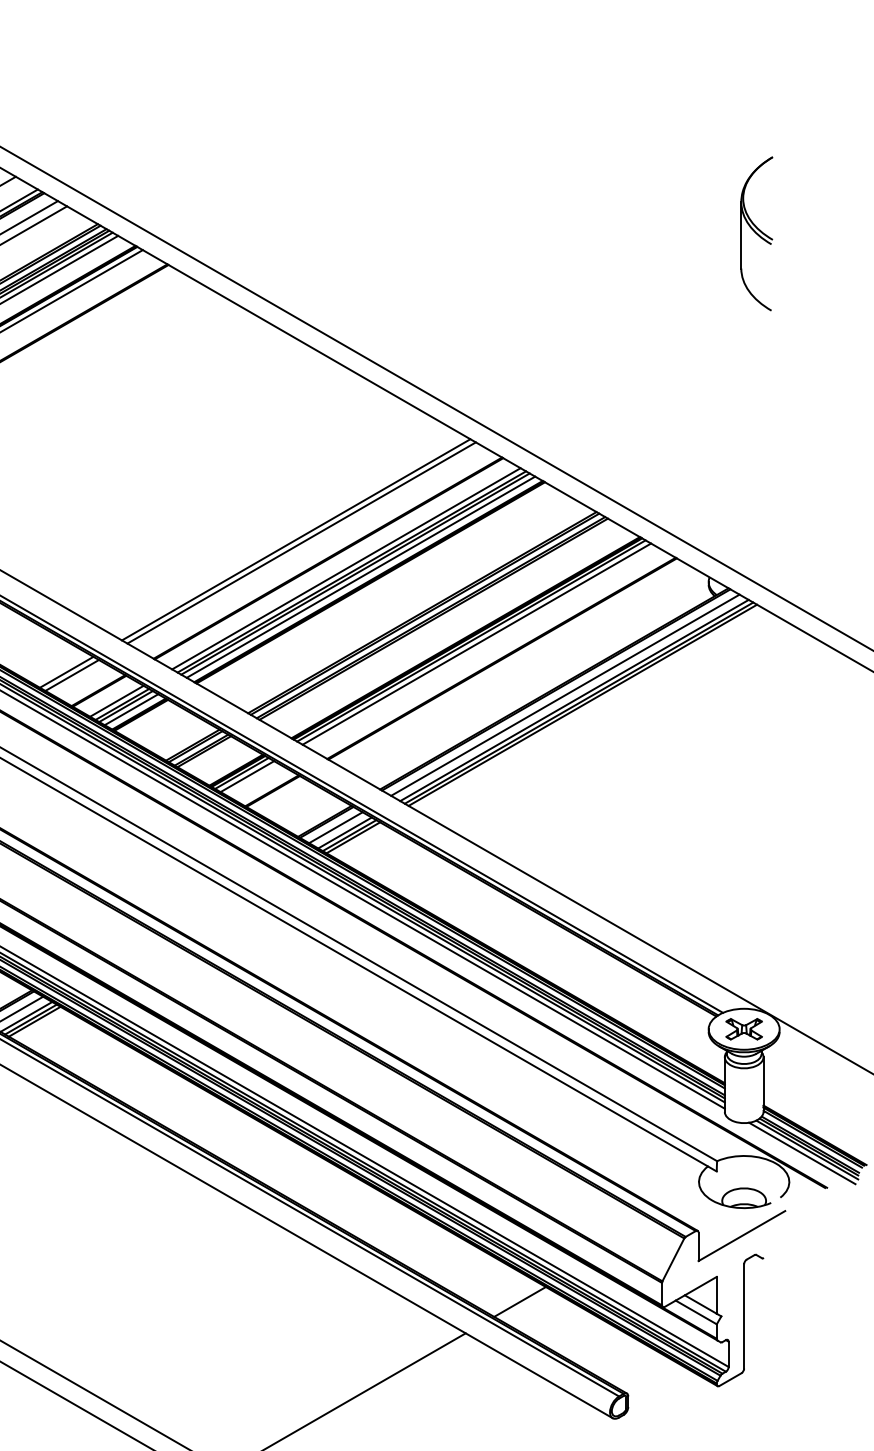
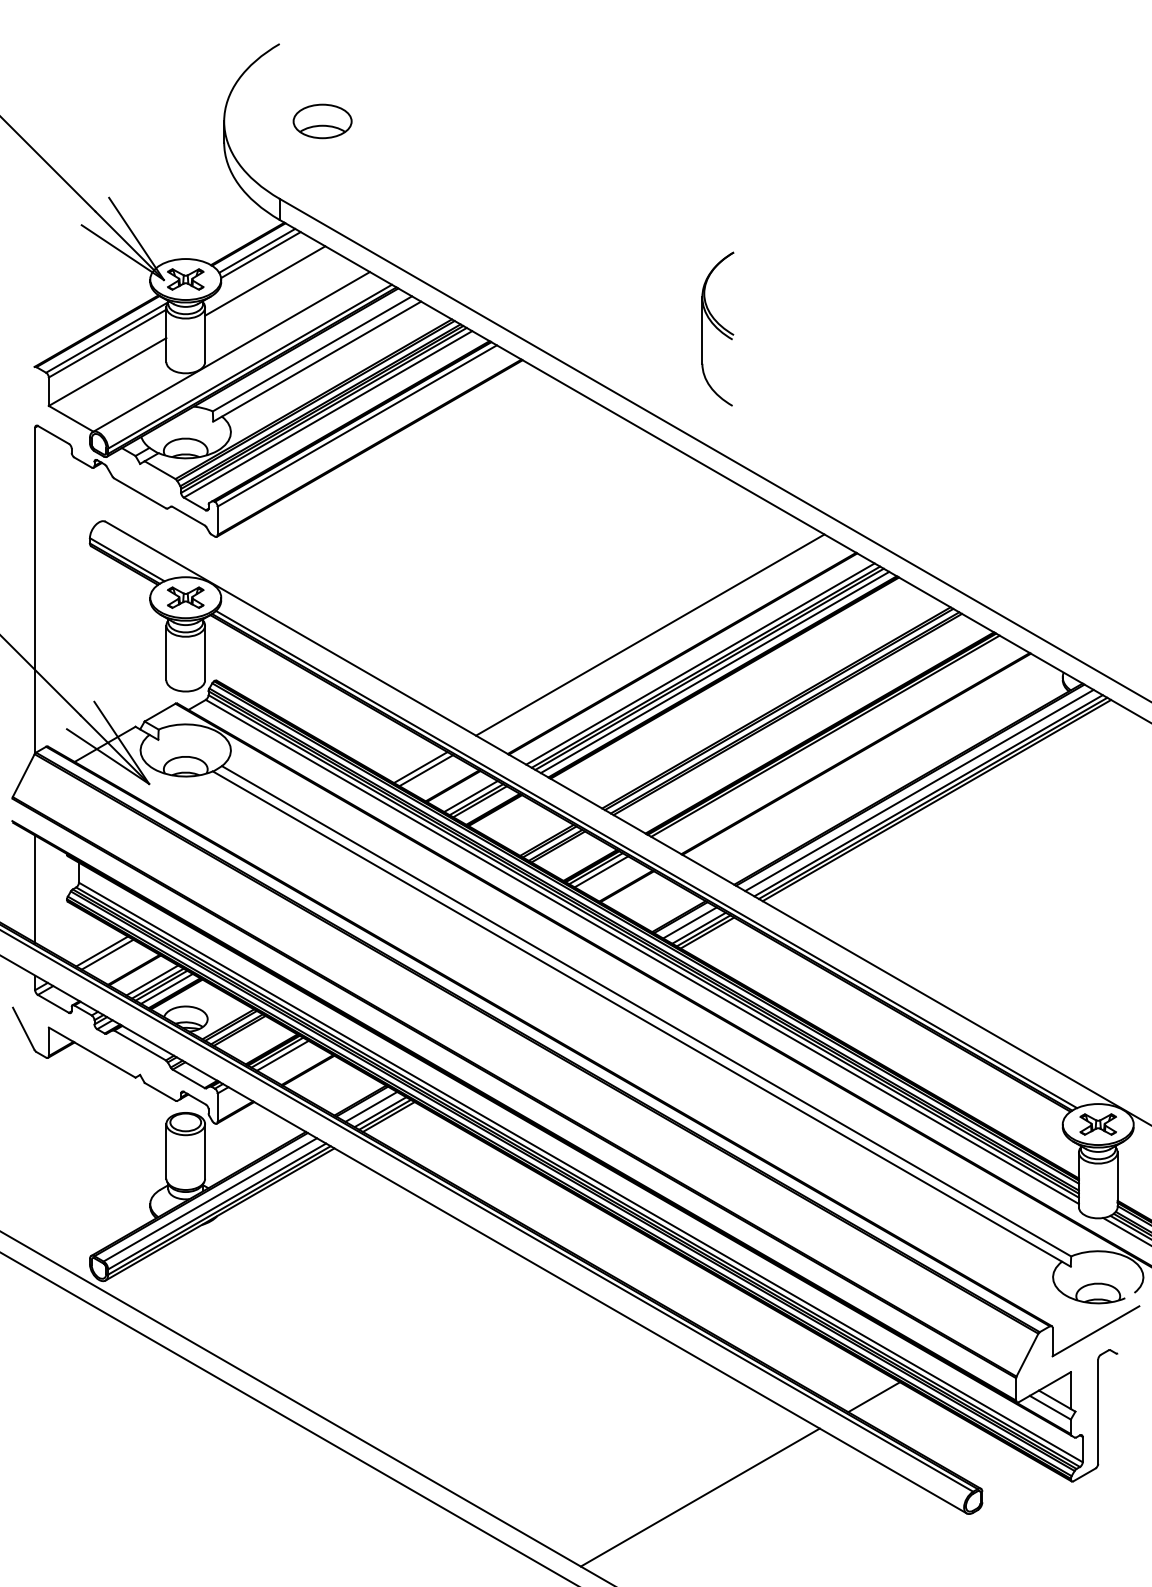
part: (756, 233) -> (717, 328), moved
line: (301, 542) -> (655, 637), removed
line: (476, 643) -> (830, 738), removed
line: (131, 709) -> (485, 804), removed

